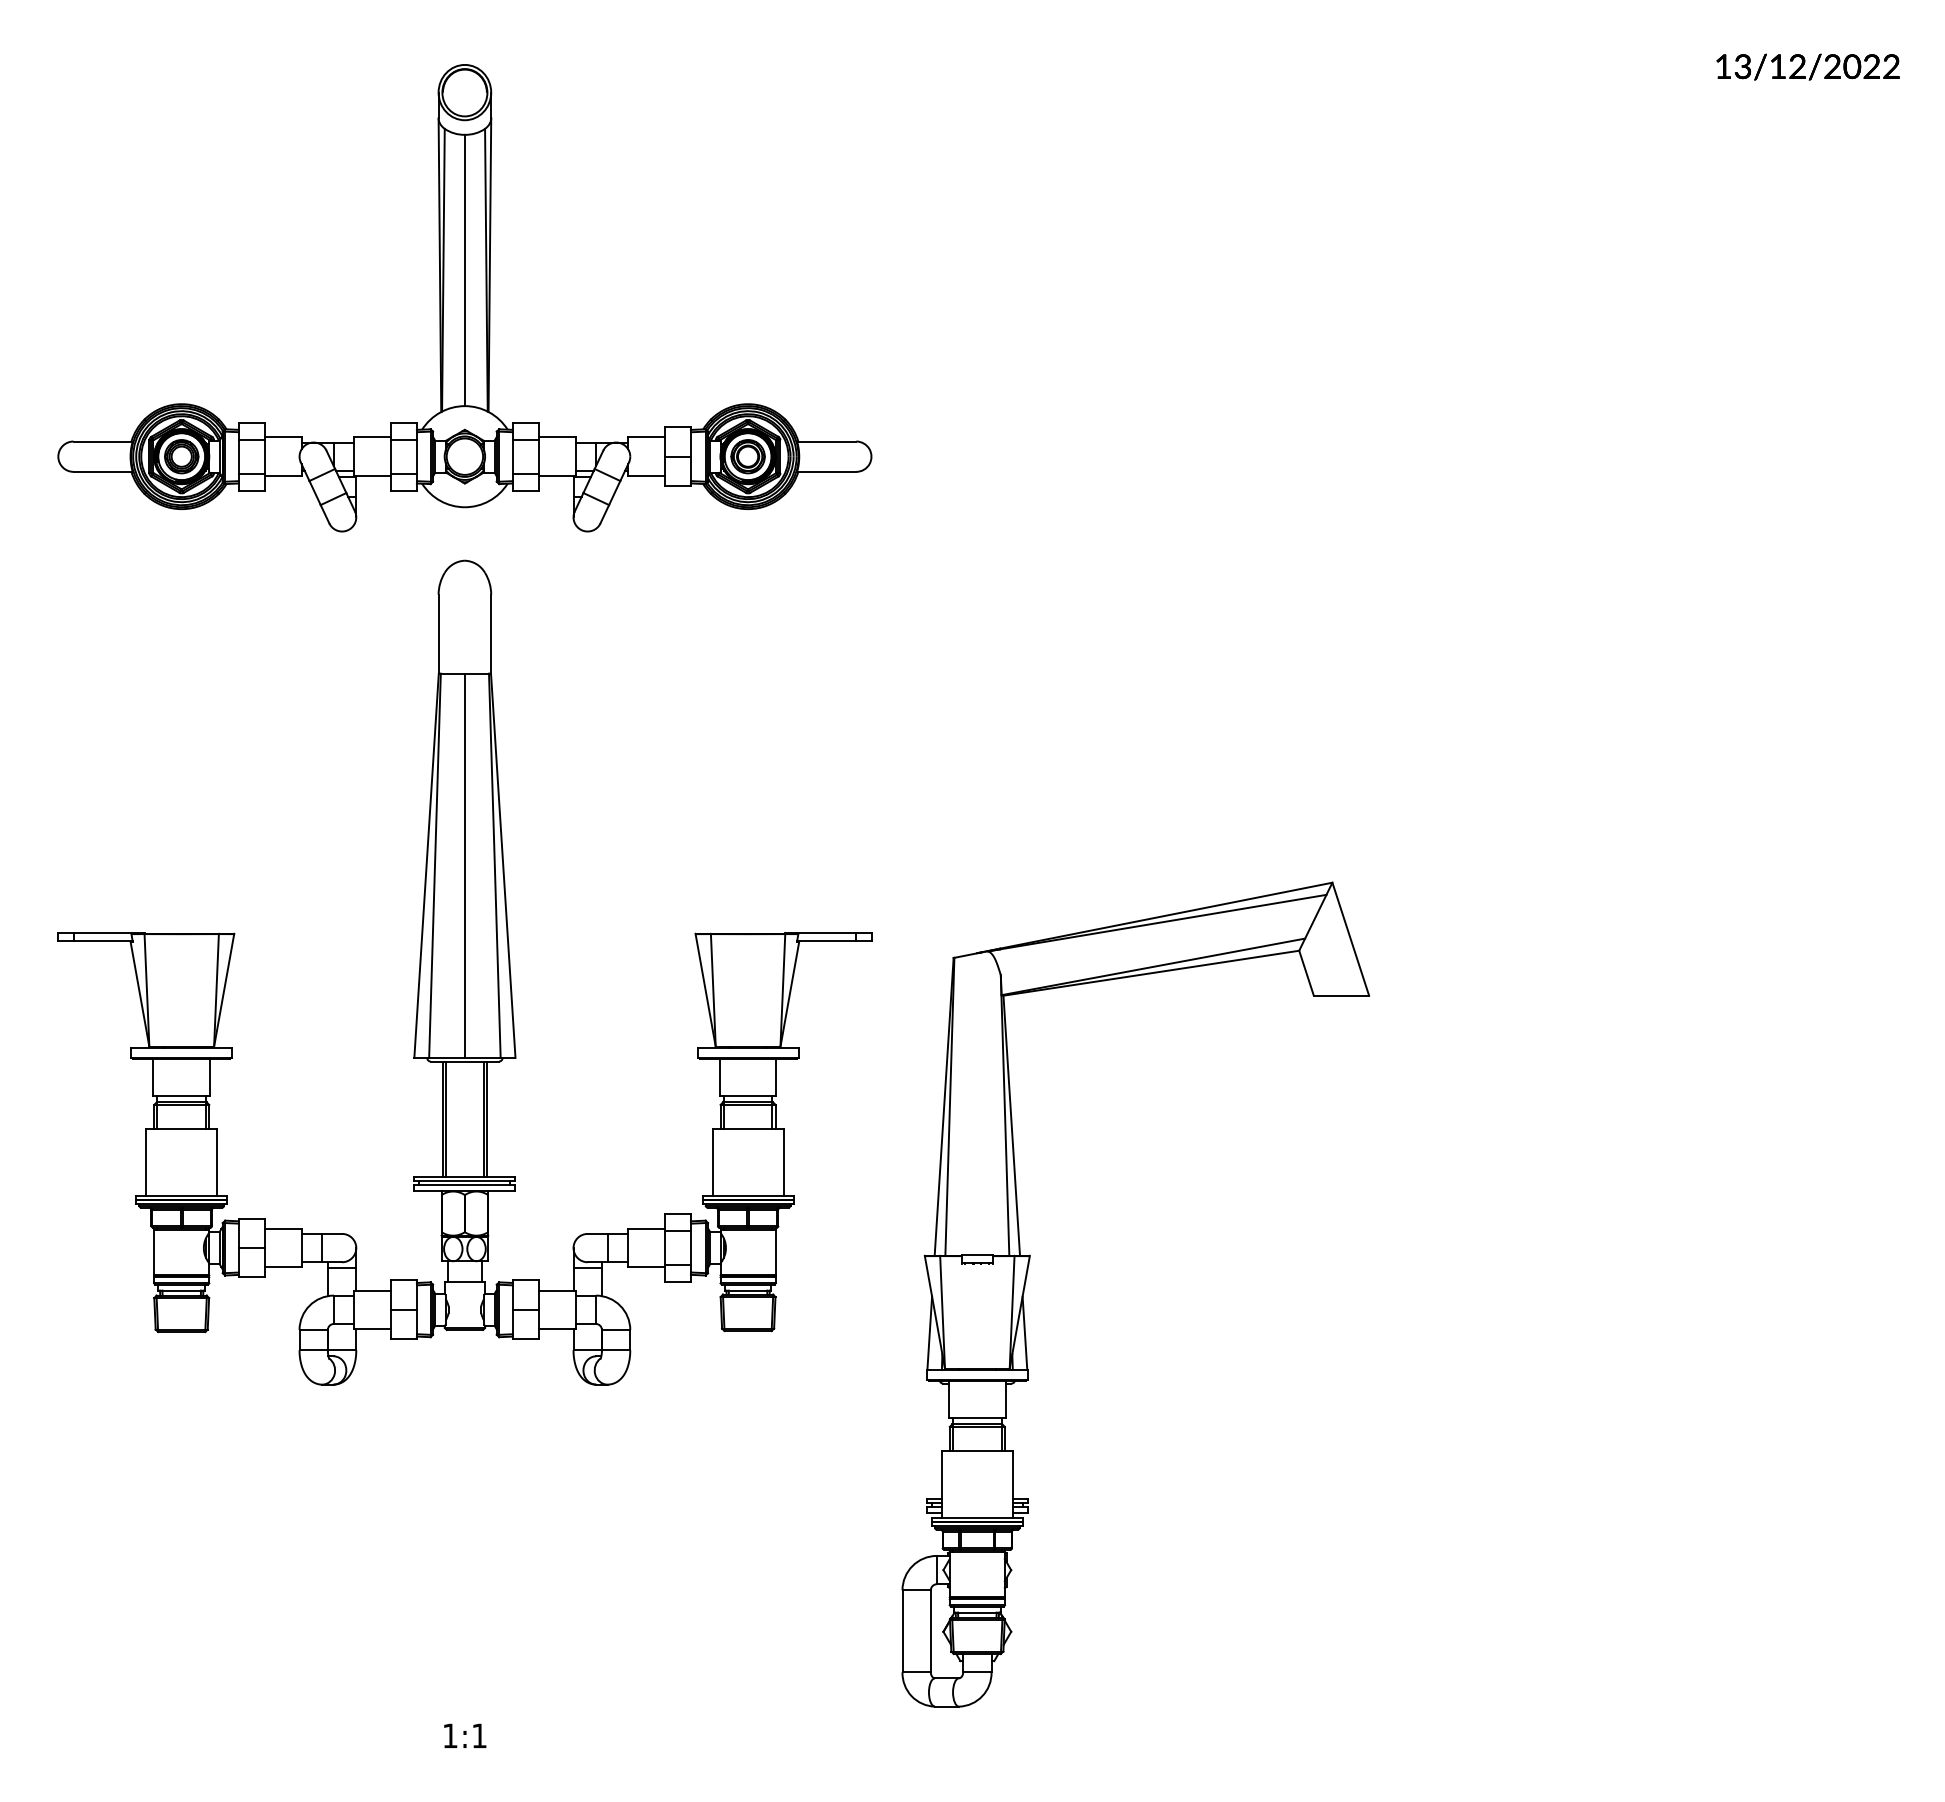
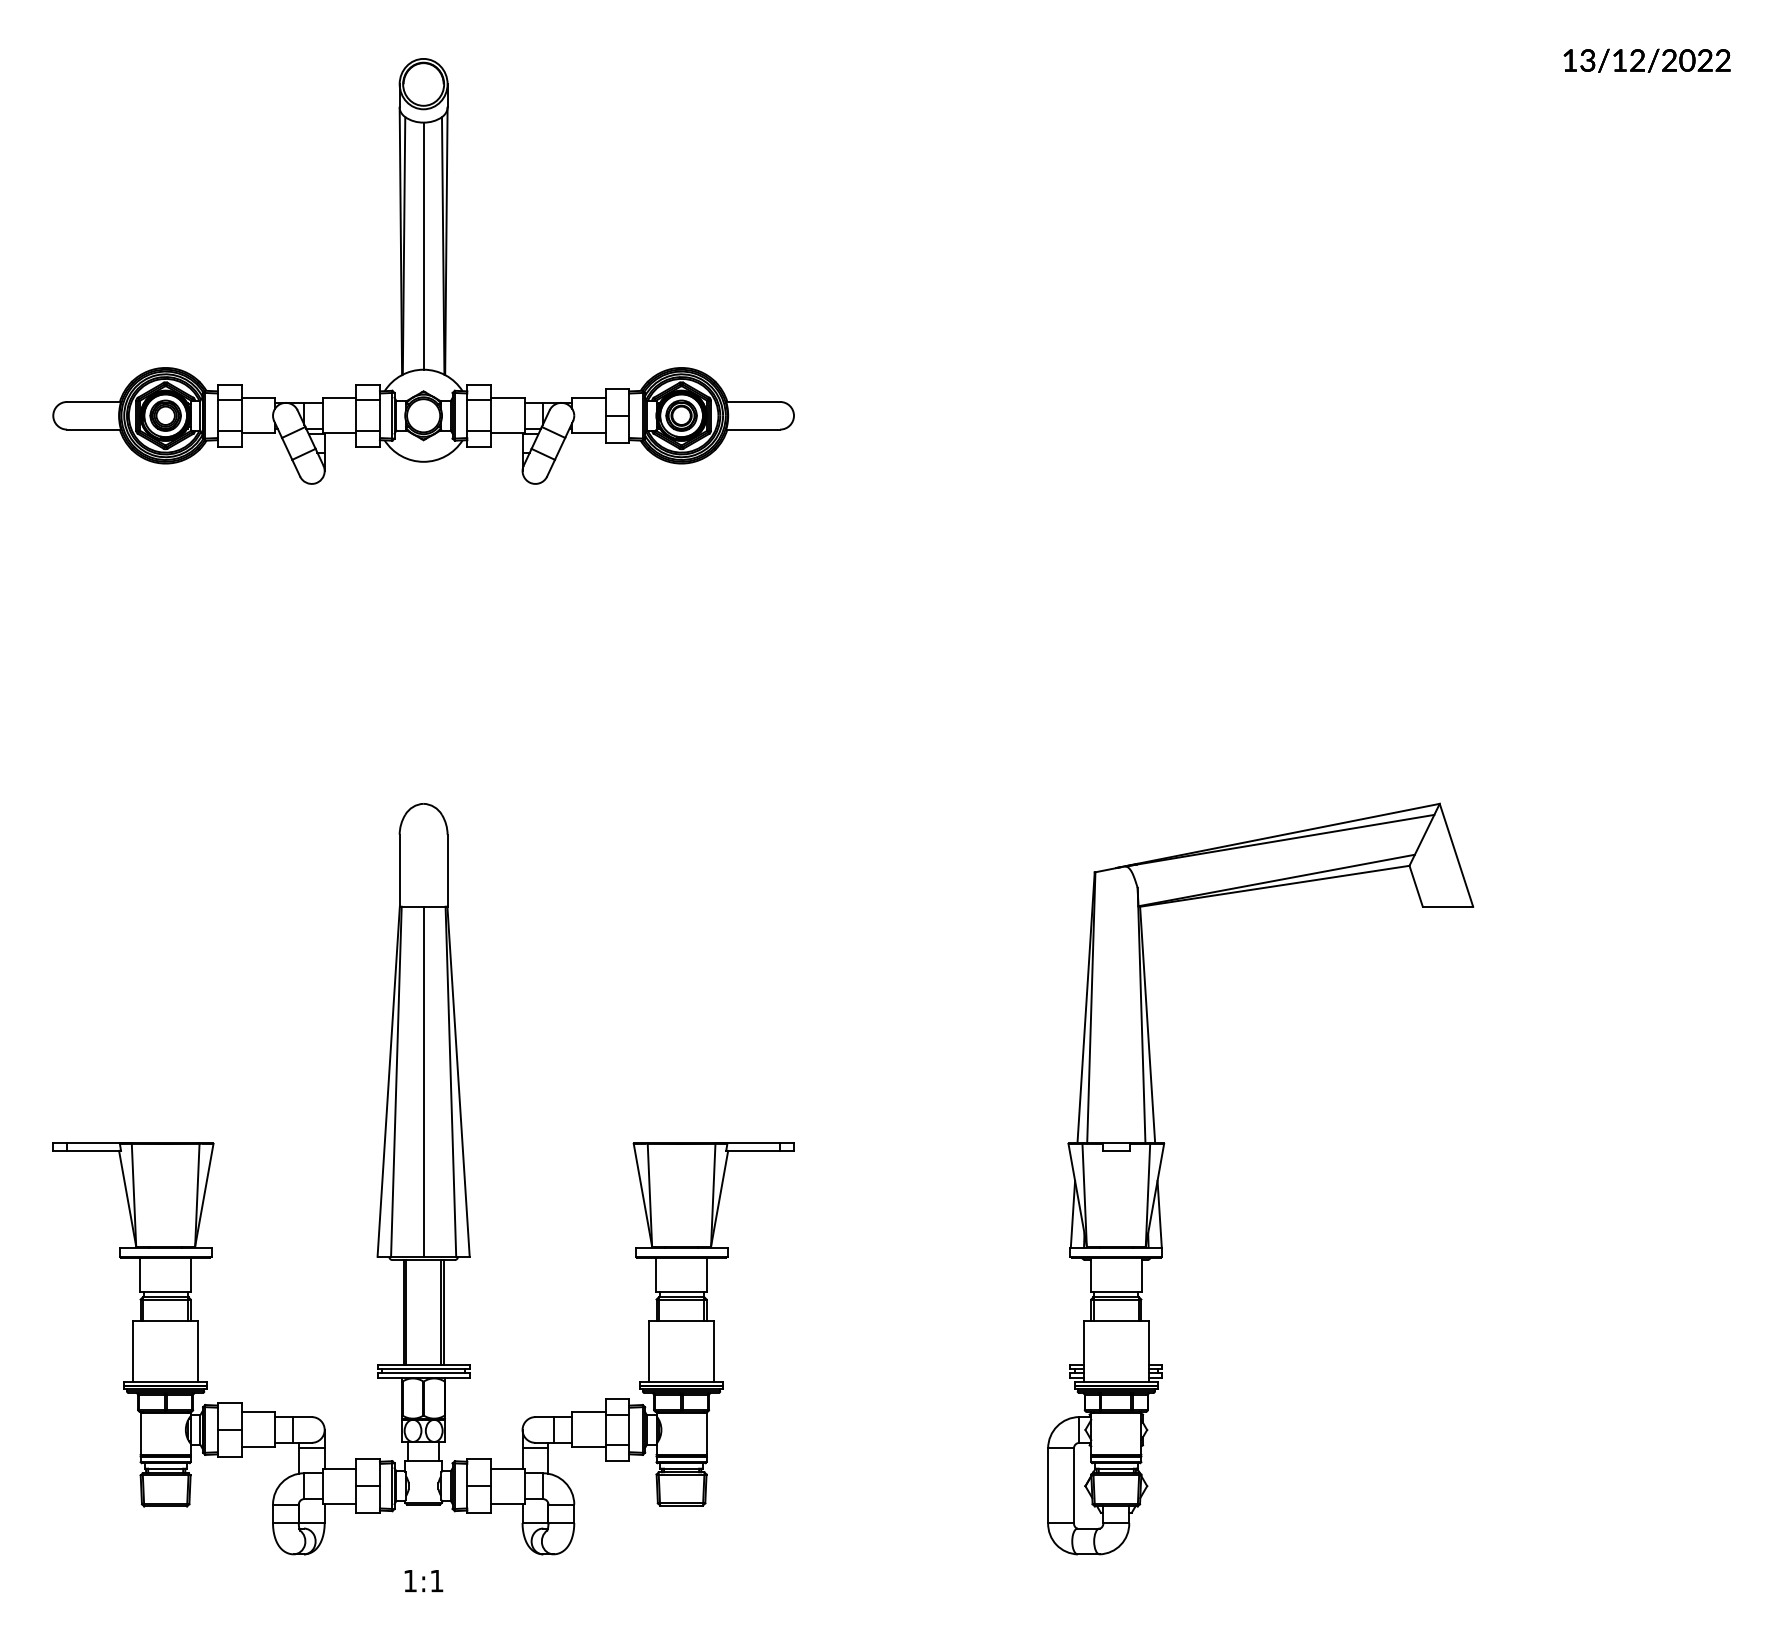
part: (464, 972) -> (423, 1178), moved
part: (1027, 1276) -> (1162, 1162), moved

